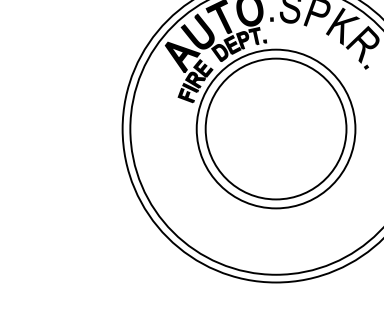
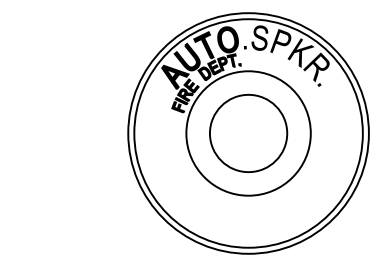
circle: (275, 129) -> (248, 133), size x0.7

